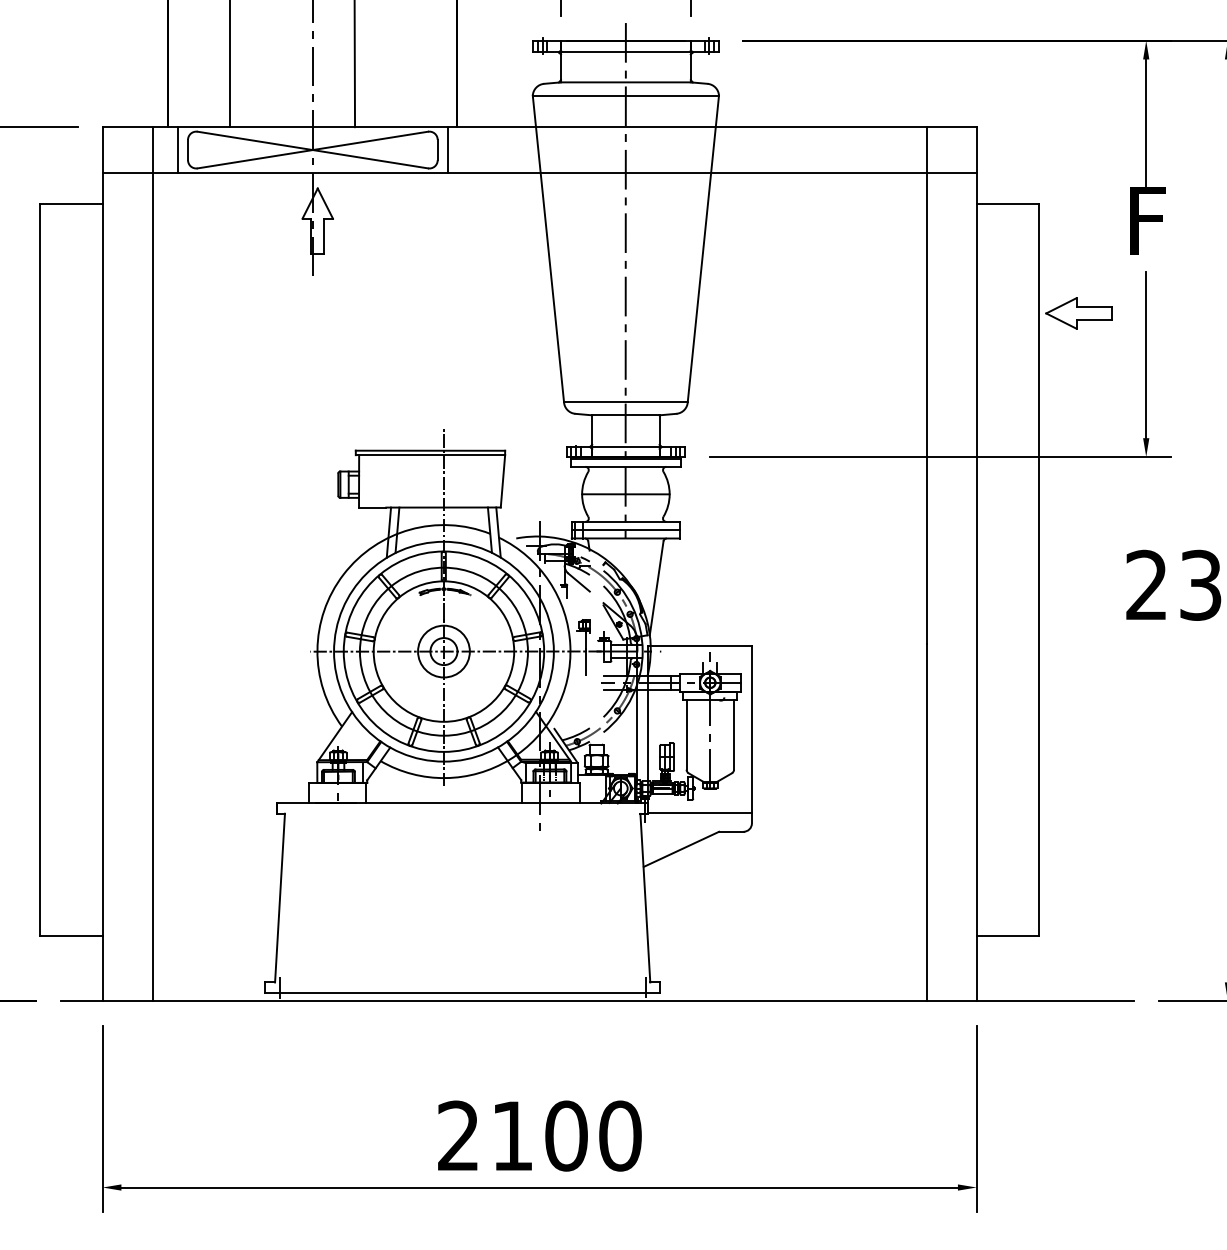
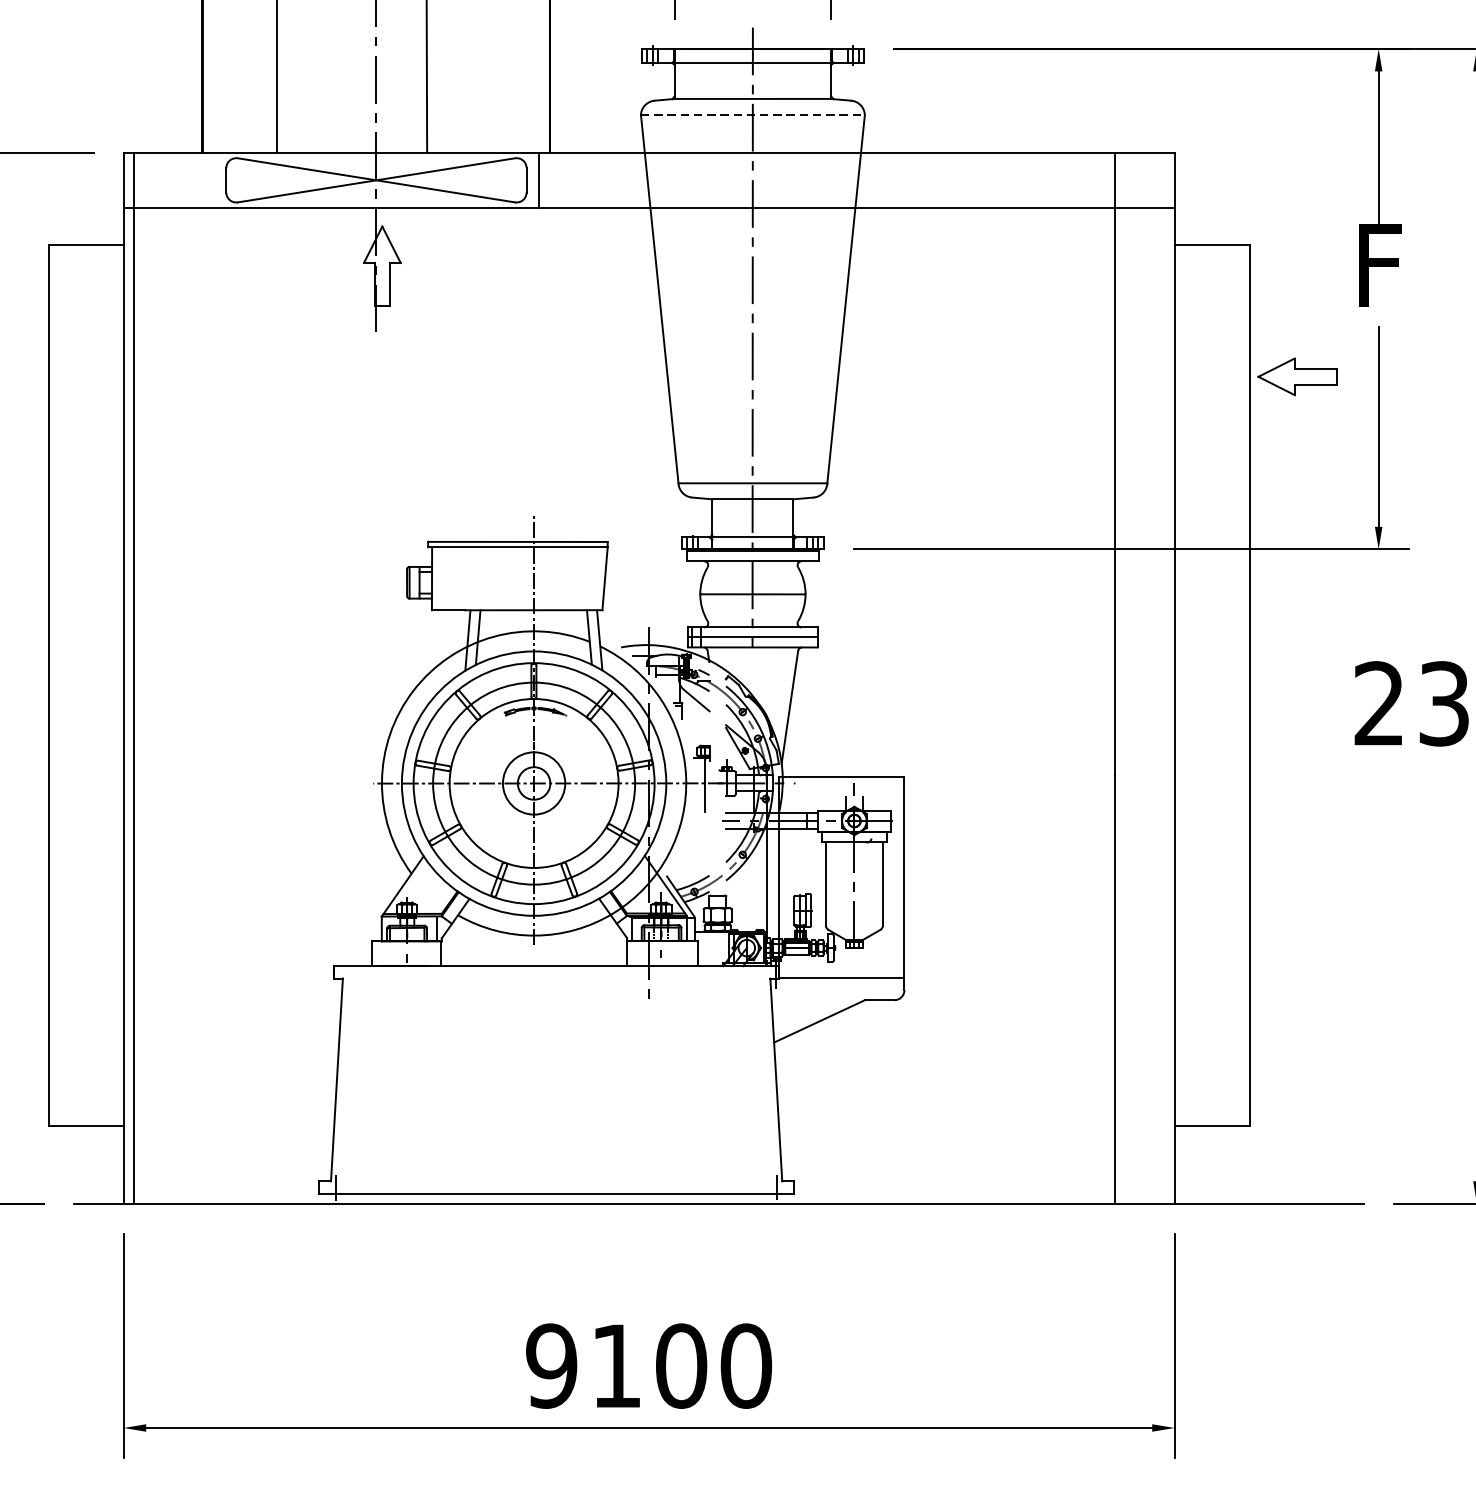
line: (626, 95) -> (753, 114), solid -> dashed
line: (177, 149) -> (213, 179), removed
line: (152, 564) -> (134, 678), moved
text: (458, 1135) -> (551, 1365), 2100 -> 9100

